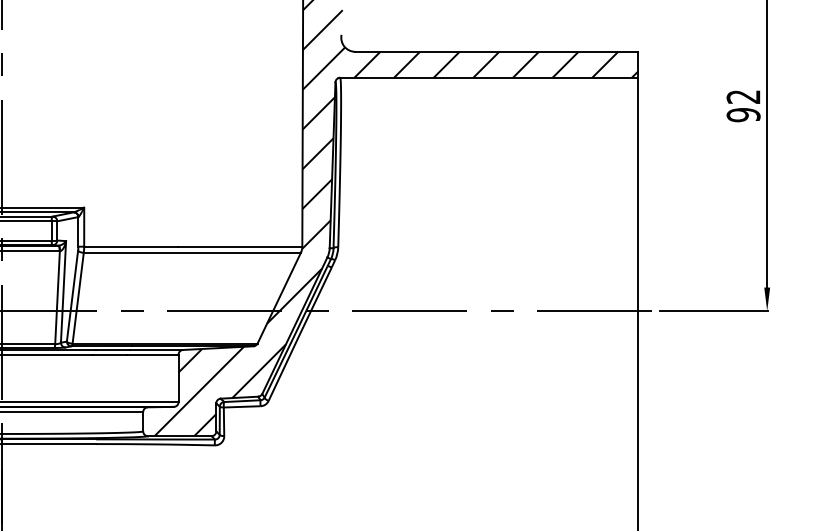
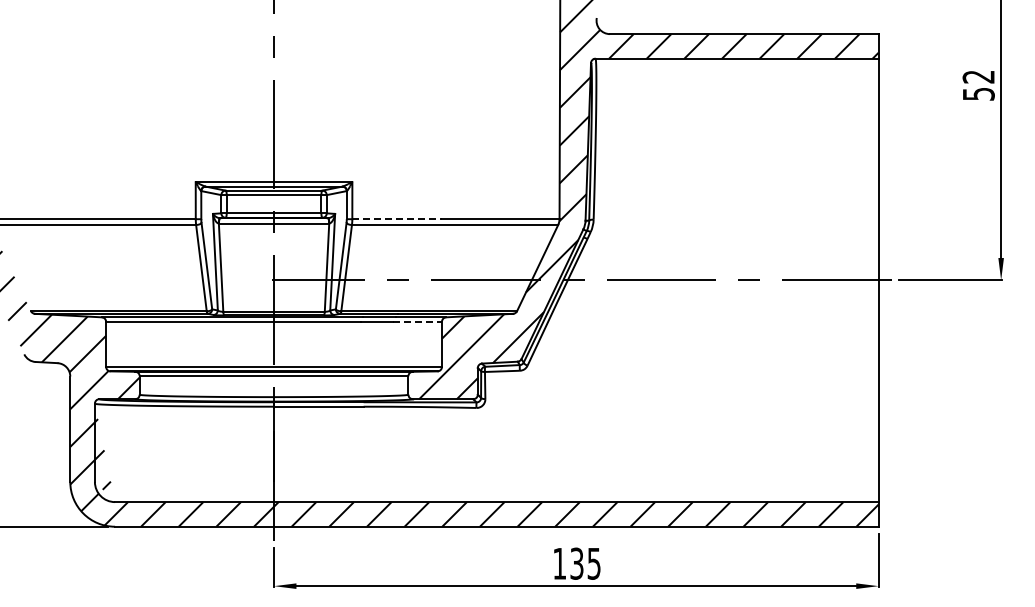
text: (743, 114) -> (978, 93), 92 -> 52
line: (130, 246) -> (396, 219), solid -> dashed
line: (153, 354) -> (418, 321), solid -> dashed

